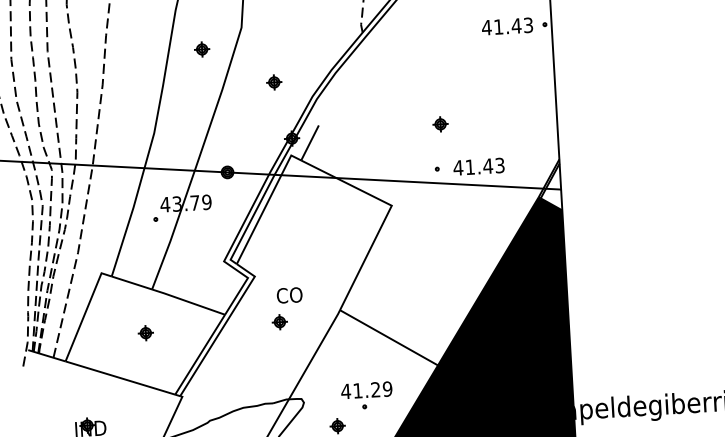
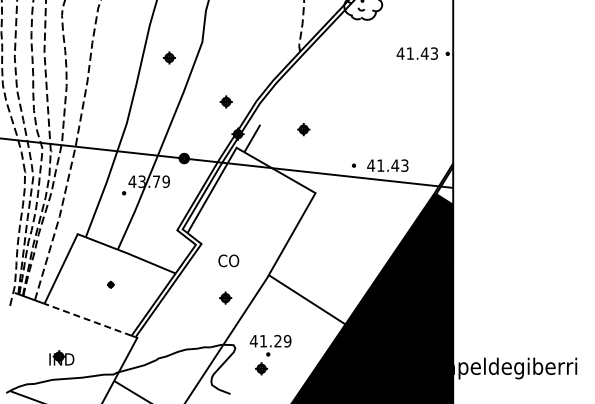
part: (273, 81) -> (225, 101), moved
part: (440, 124) -> (303, 129), moved
part: (279, 321) -> (225, 297), moved
part: (145, 332) -> (110, 284), size x0.6
line: (119, 377) -> (87, 319), solid -> dashed
part: (366, 395) -> (270, 345), moved

